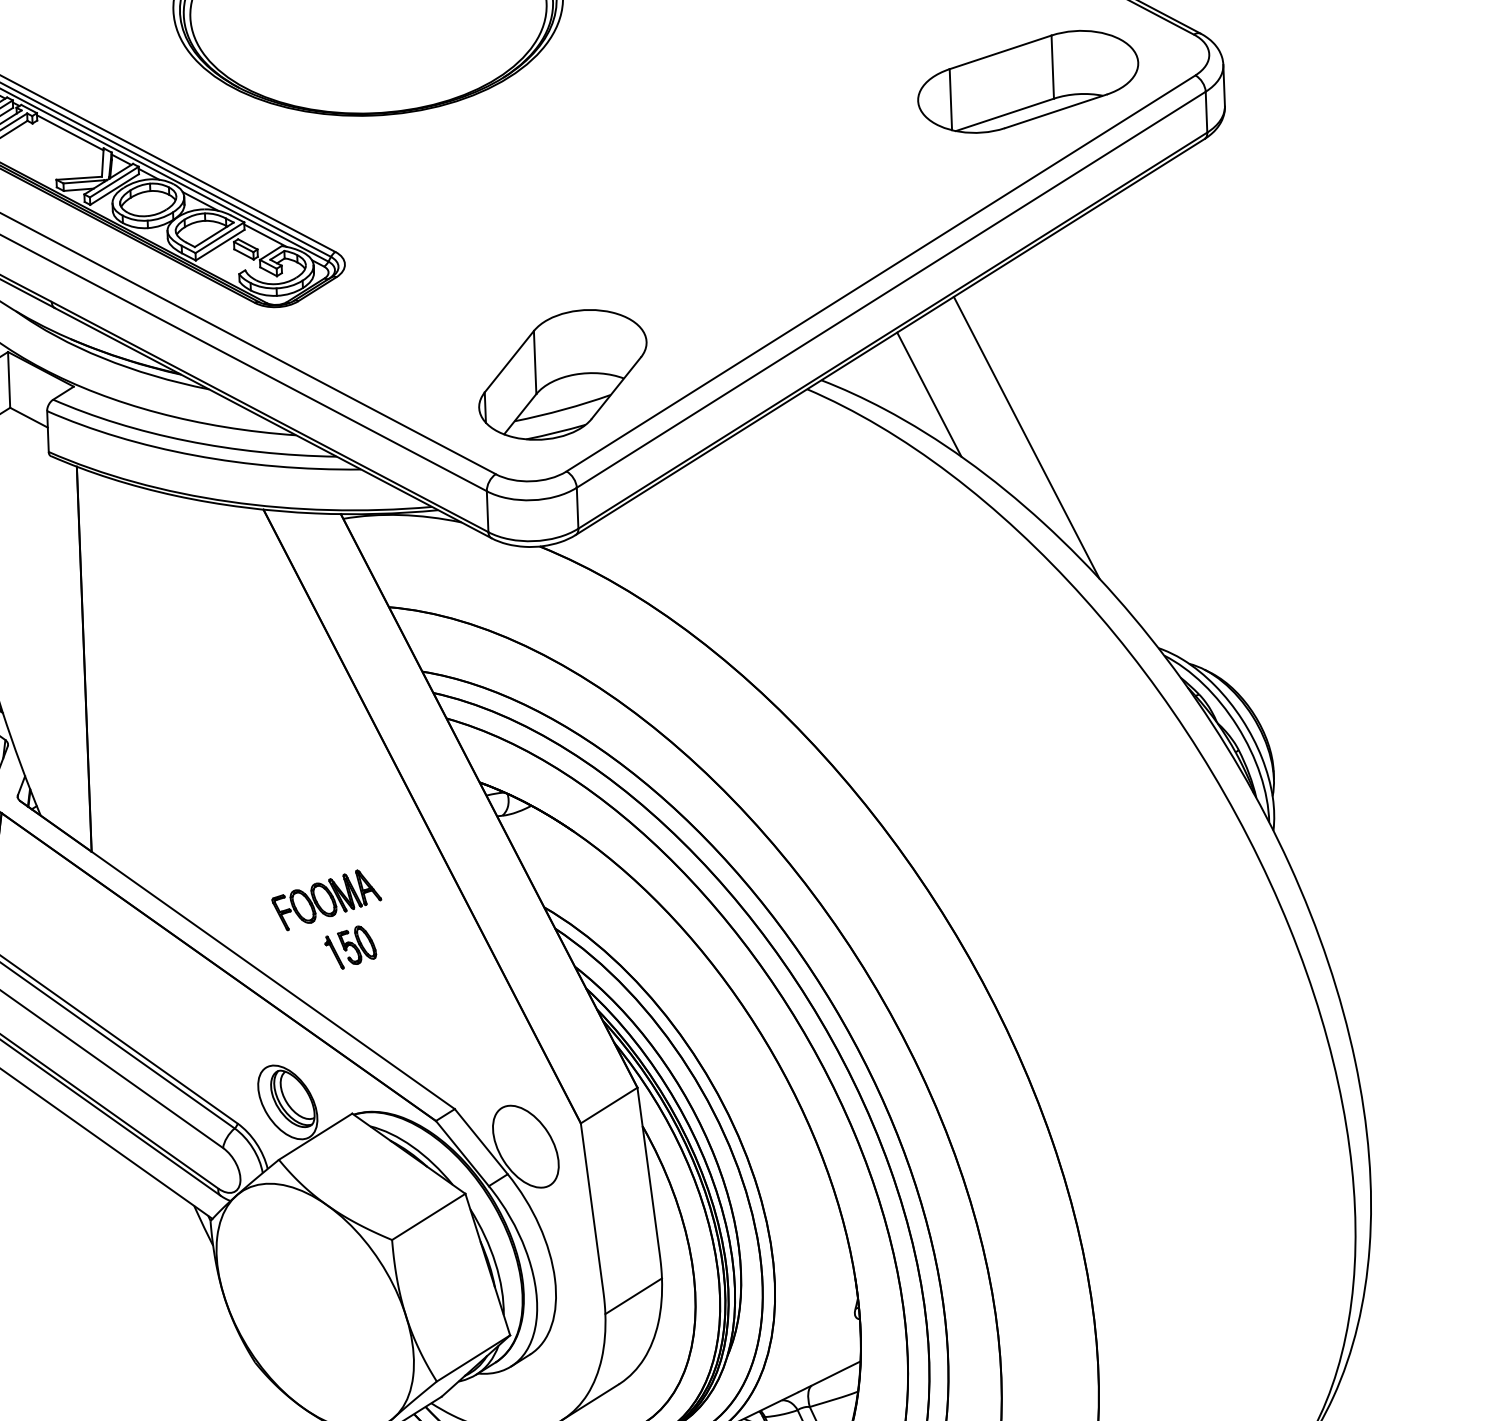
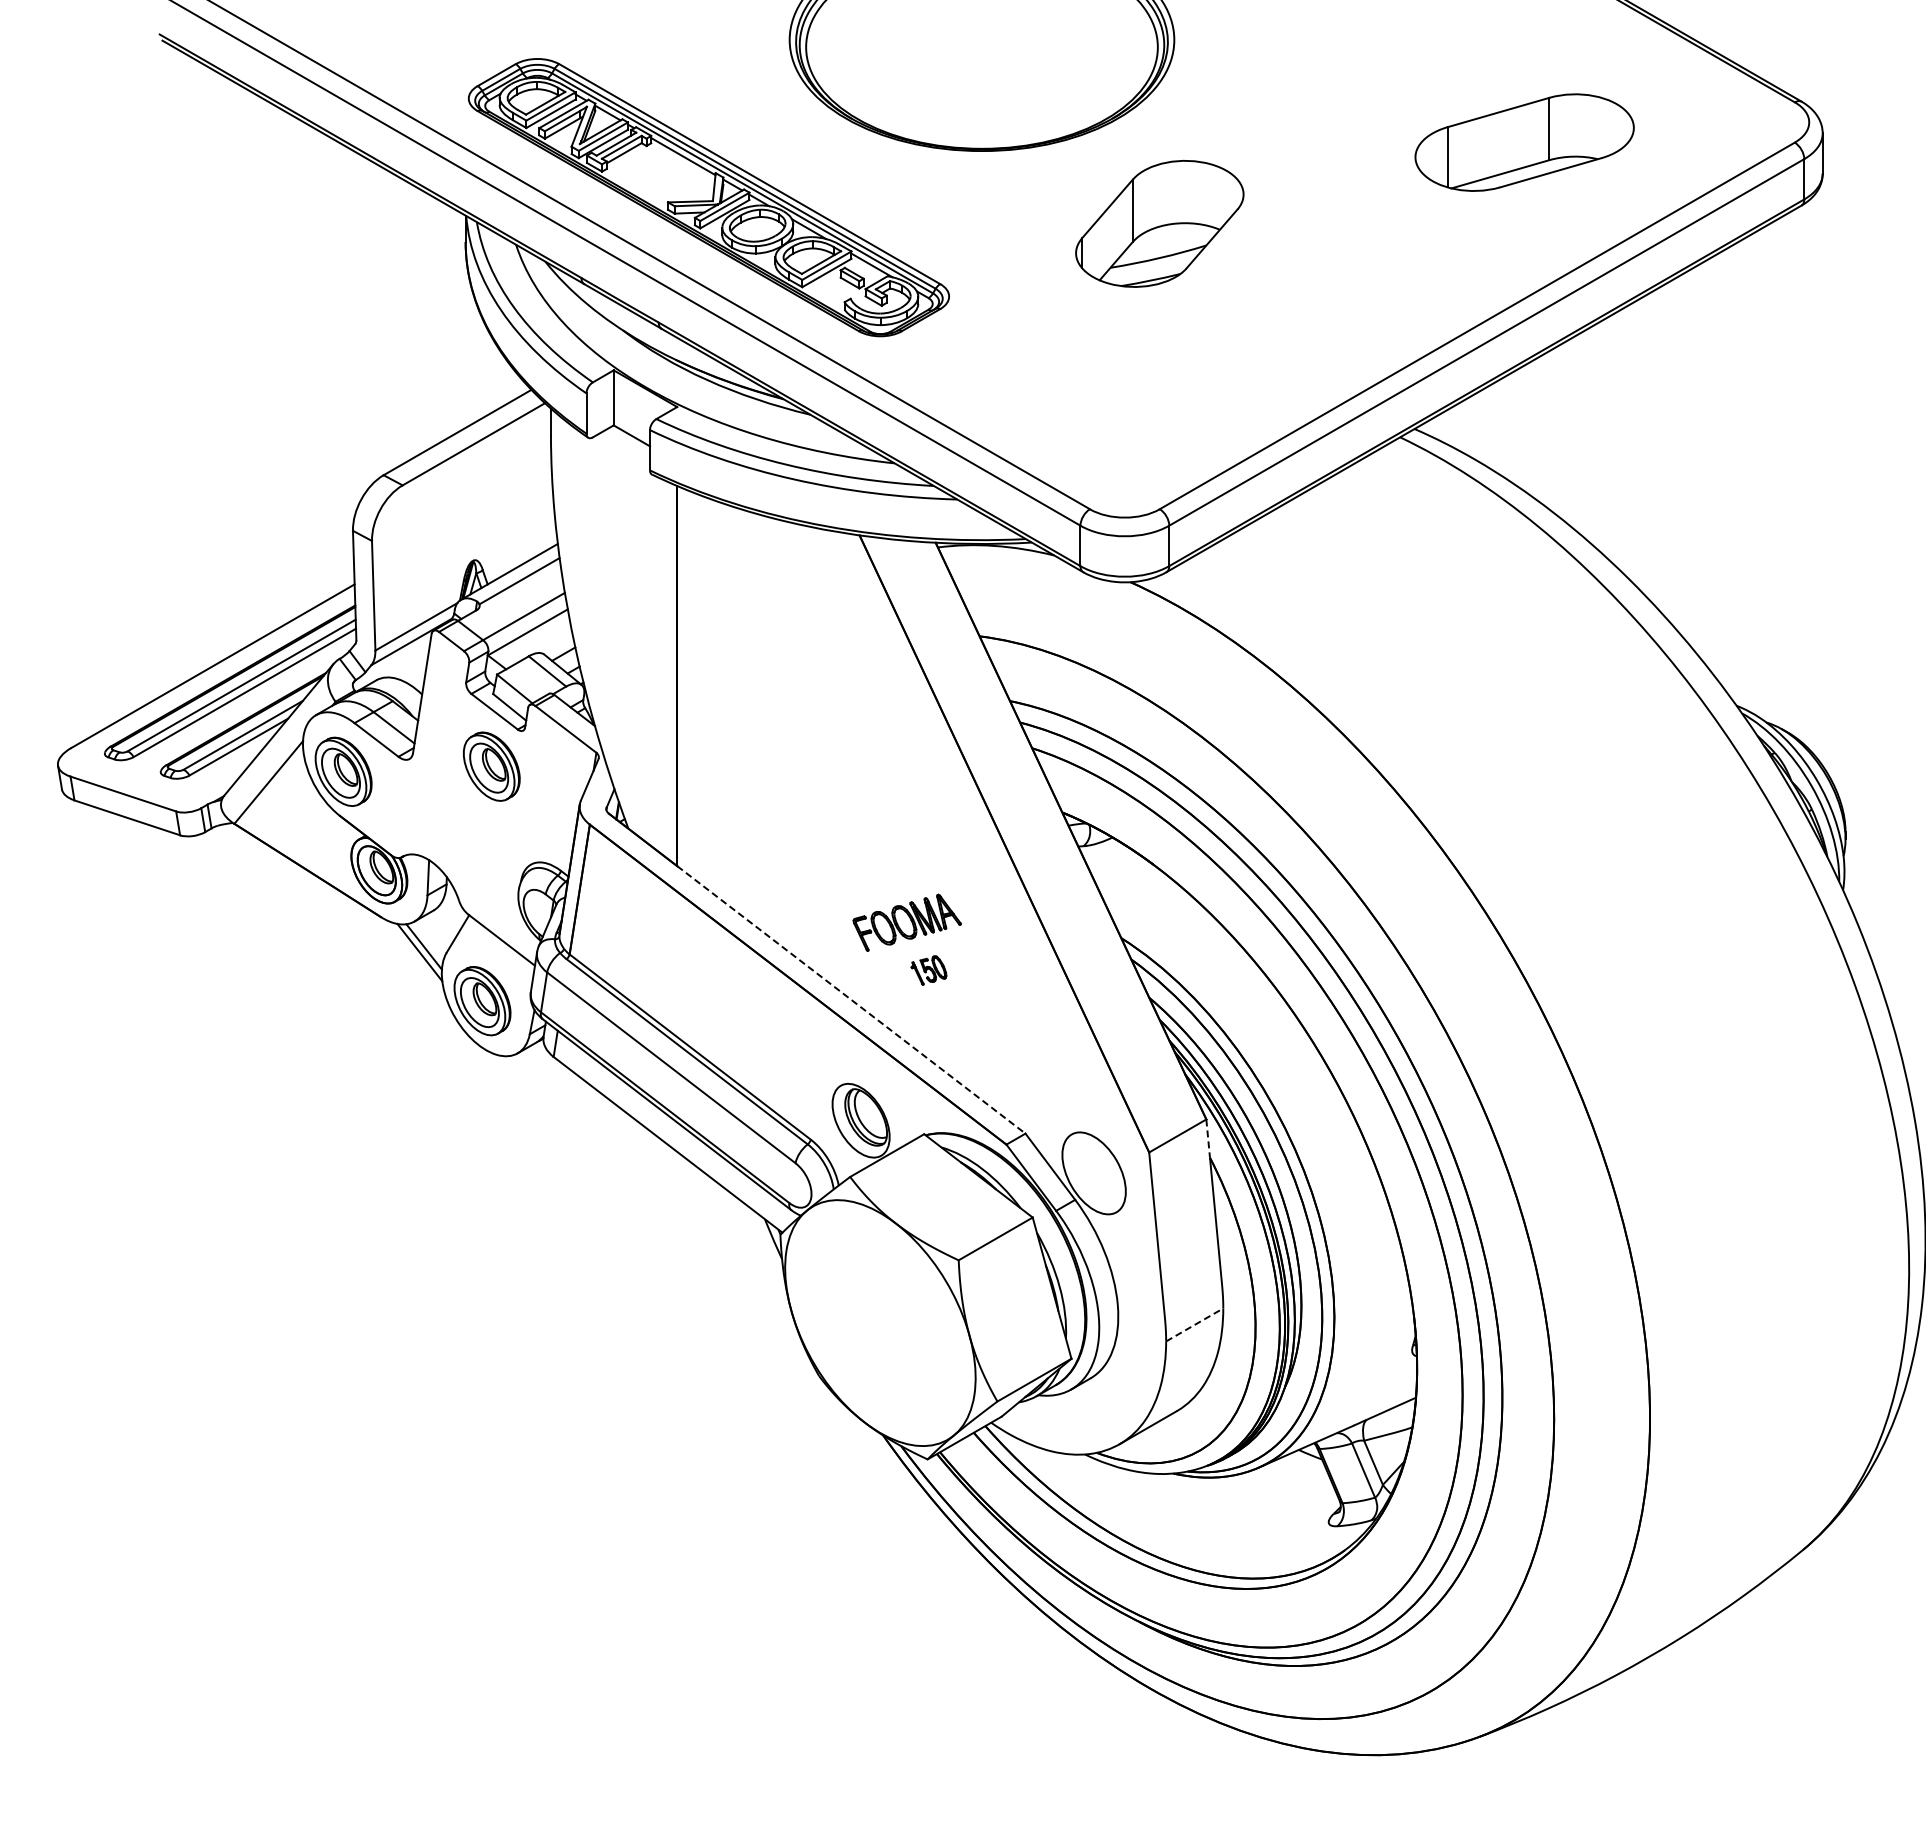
part: (1028, 81) -> (1524, 142), moved
part: (562, 374) -> (1159, 223), moved
line: (929, 393) -> (1520, 446), removed
line: (1026, 437) -> (1614, 493), removed
part: (350, 947) -> (928, 970), size x0.7
line: (273, 980) -> (851, 999), solid -> dashed
line: (640, 1107) -> (1208, 1139), solid -> dashed
line: (633, 1295) -> (1194, 1324), solid -> dashed

